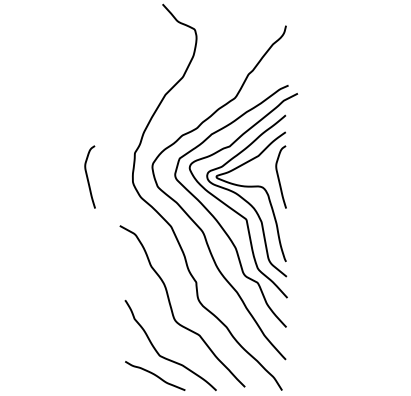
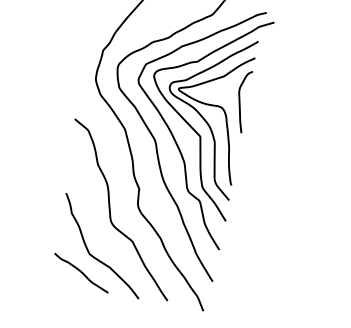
curve: (88, 177) -> (53, 65), removed

